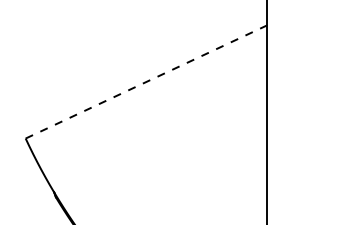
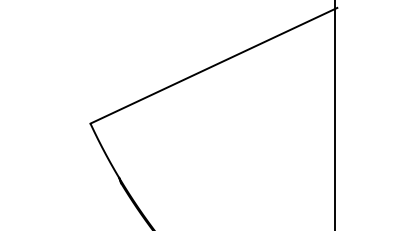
line: (148, 81) -> (214, 65), dashed -> solid

